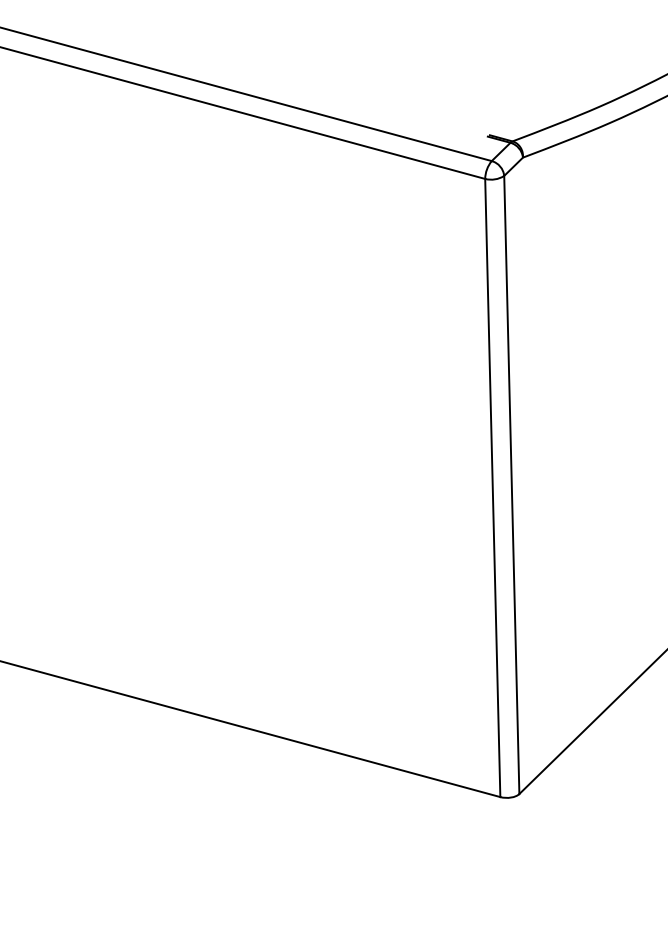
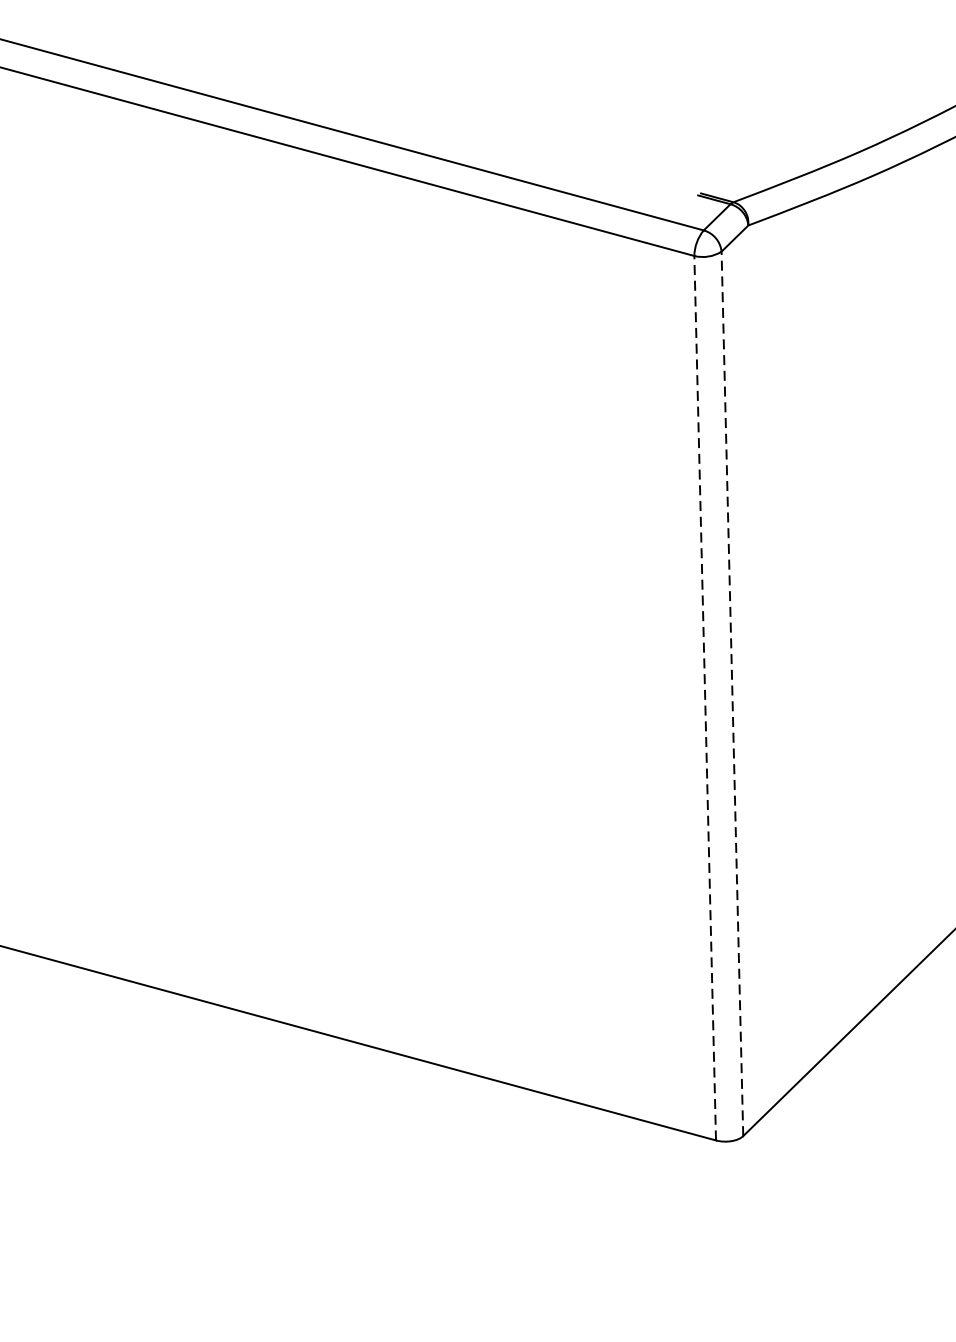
line: (511, 484) -> (731, 693), solid -> dashed
line: (492, 487) -> (704, 697), solid -> dashed

